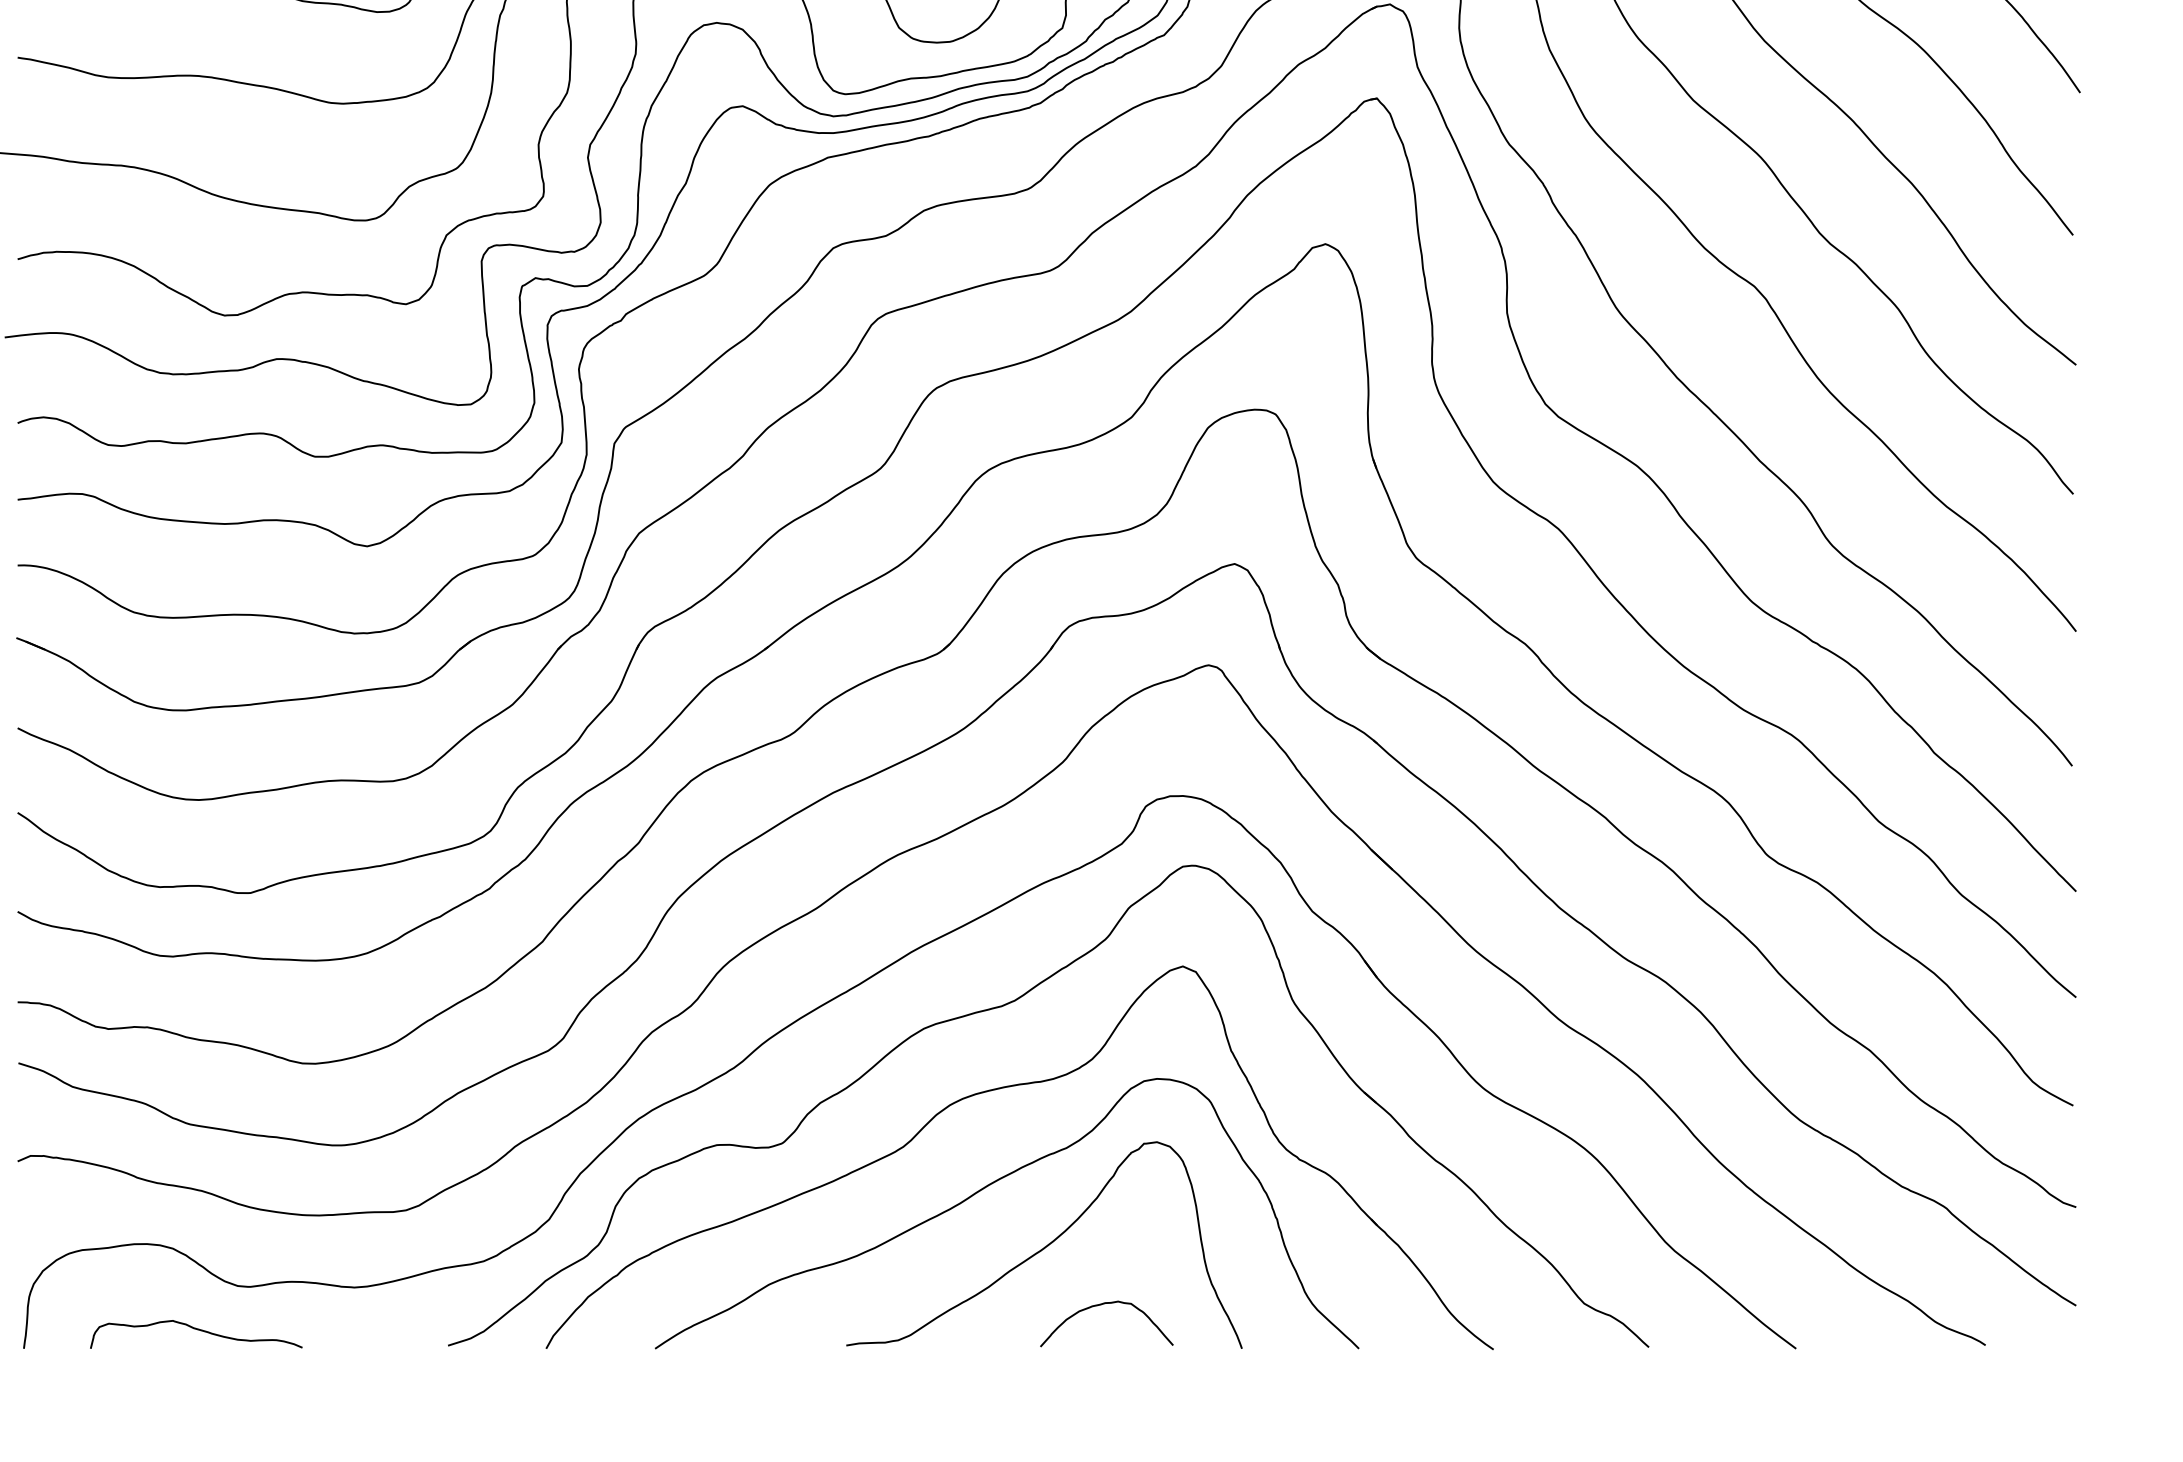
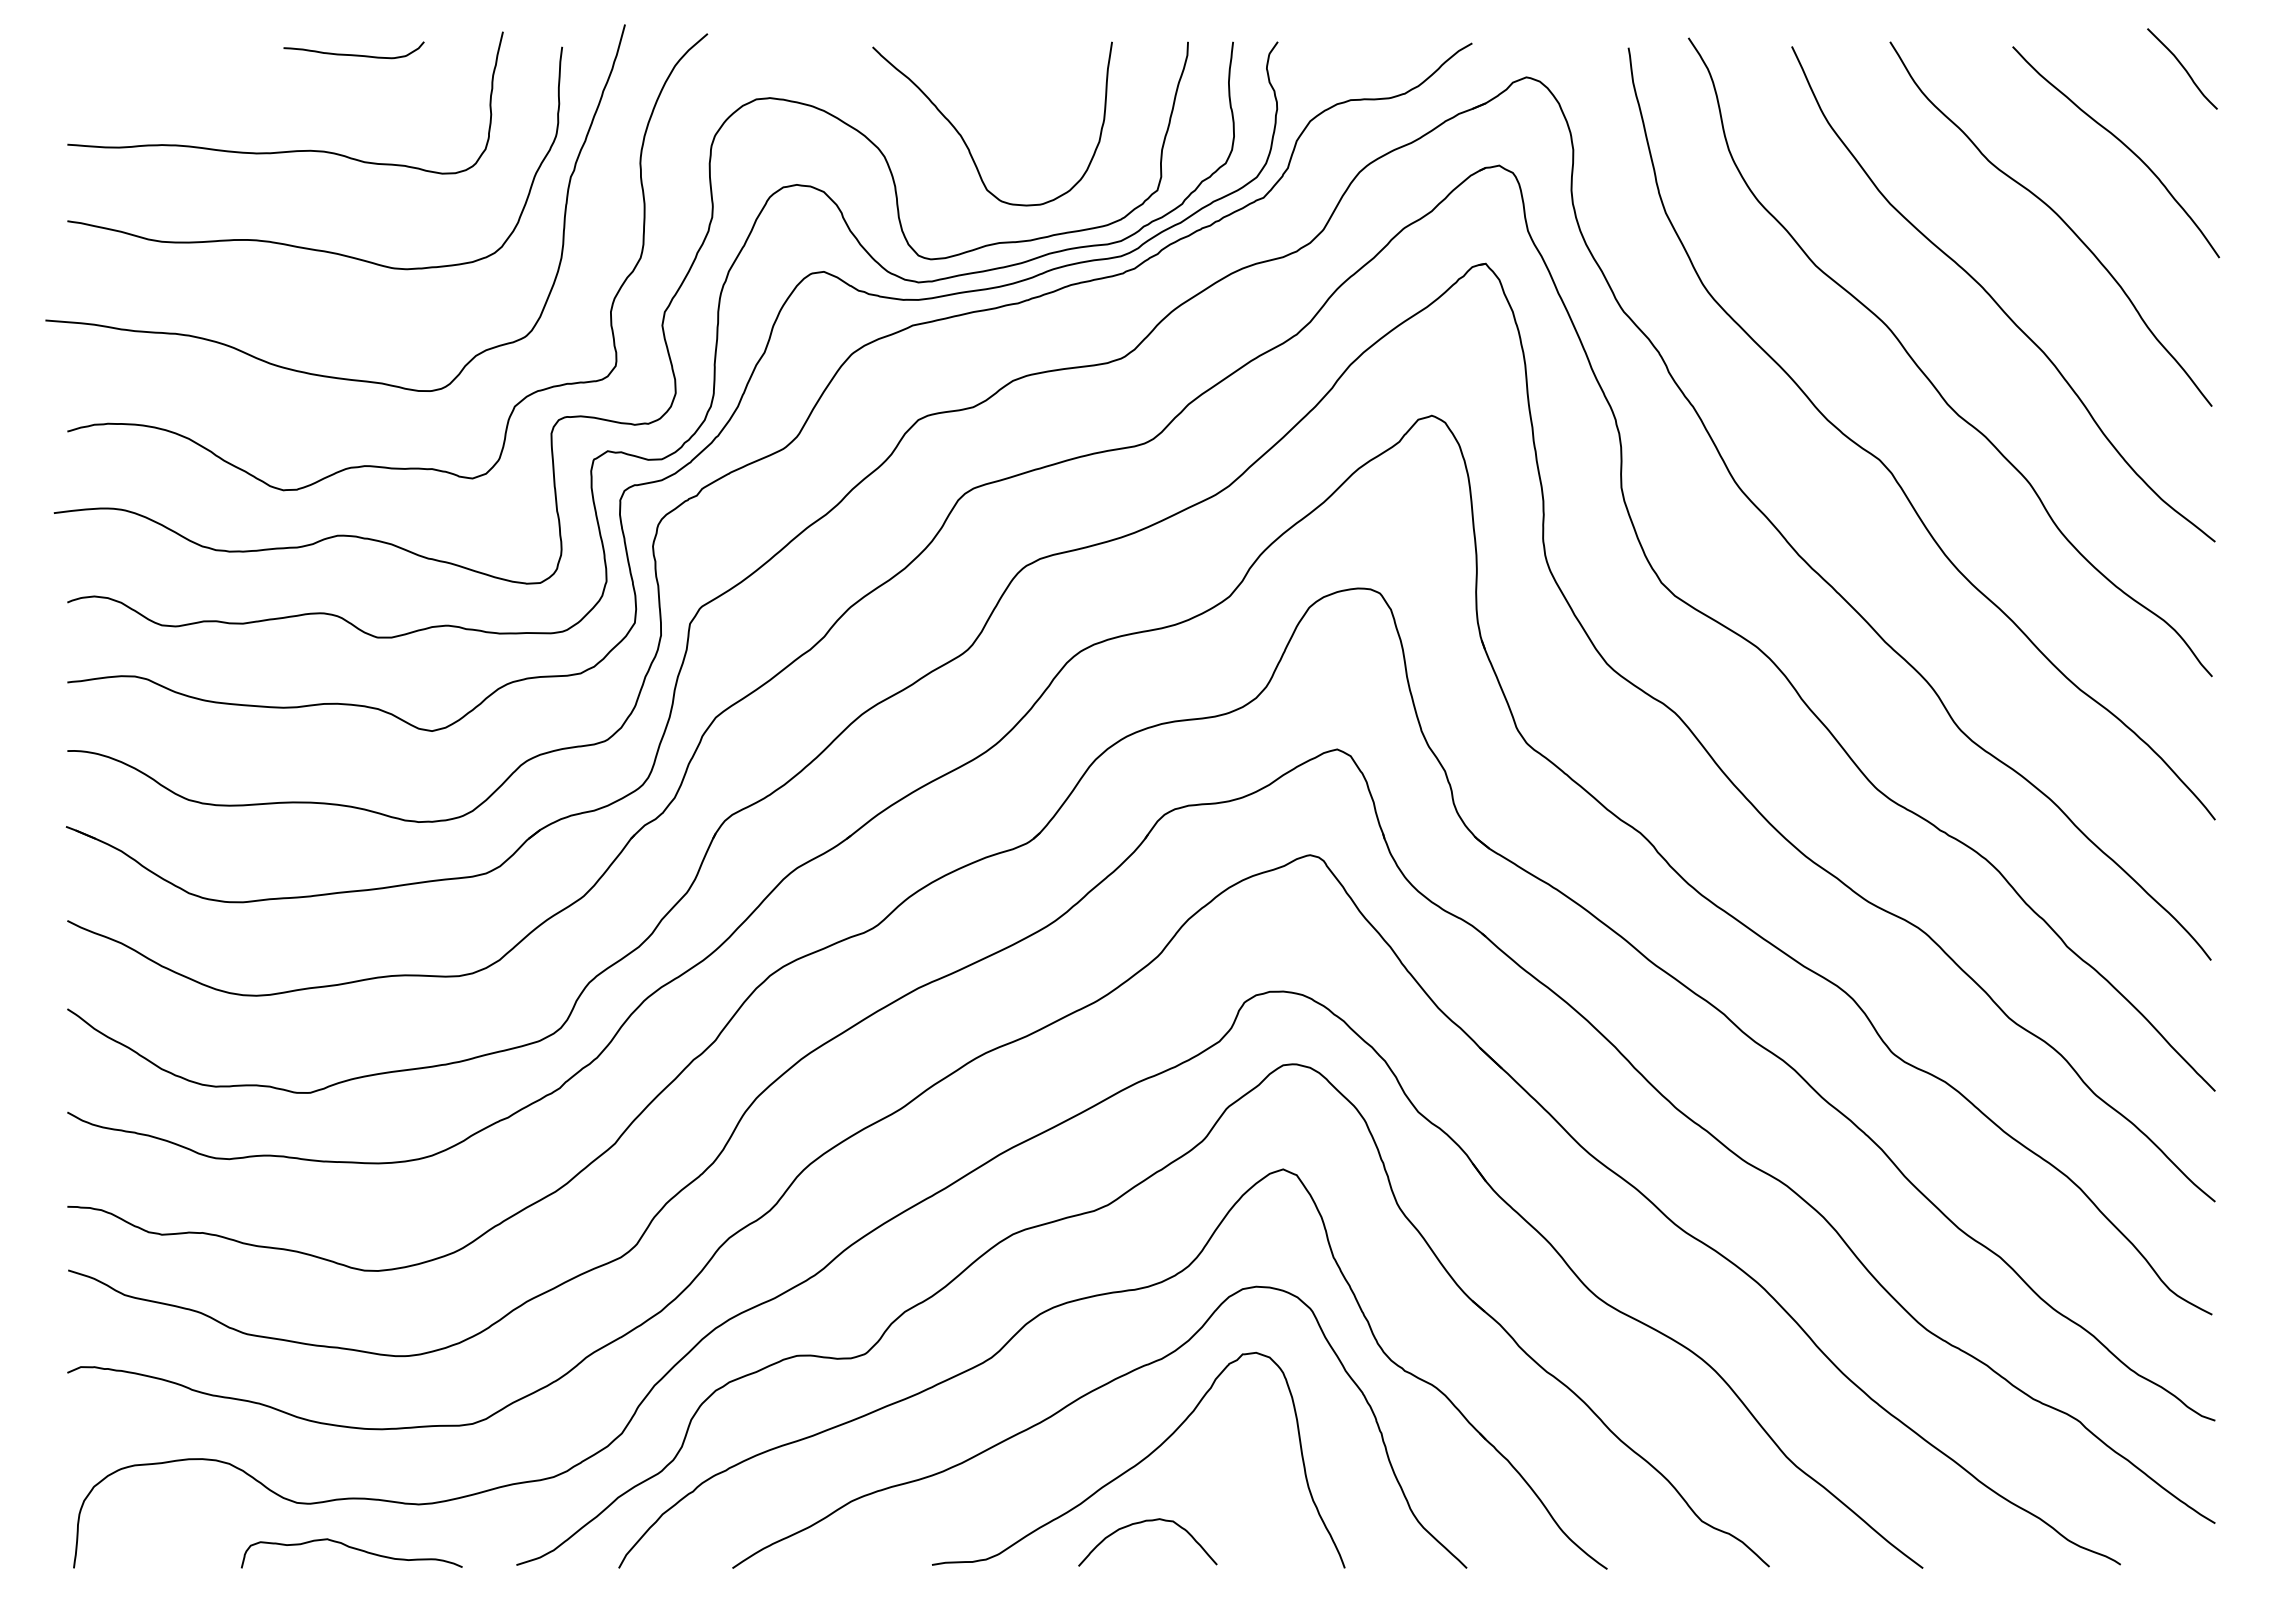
curve: (1100, 1305) -> (1141, 1523), moved
curve: (197, 1330) -> (353, 1549), moved

